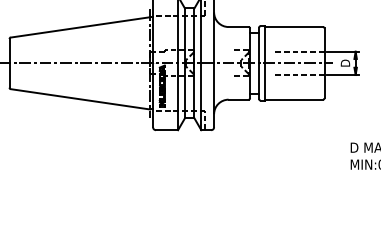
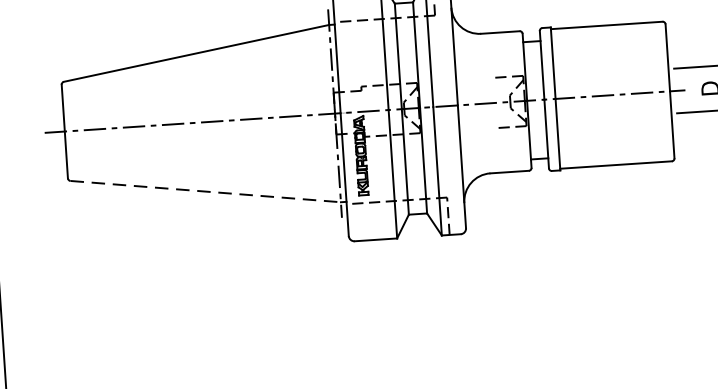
line: (299, 51) -> (620, 71), removed
line: (299, 74) -> (623, 115), removed
line: (80, 99) -> (205, 191), solid -> dashed

